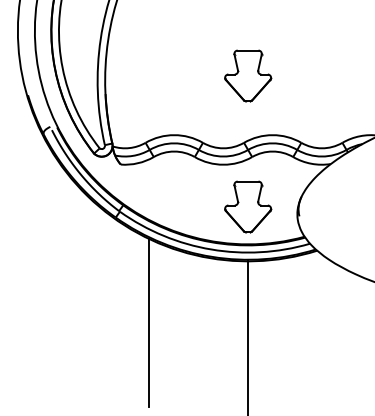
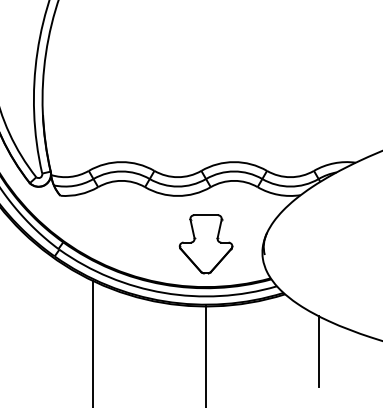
part: (248, 75) -> (206, 93), removed
line: (347, 300) -> (319, 351), added

